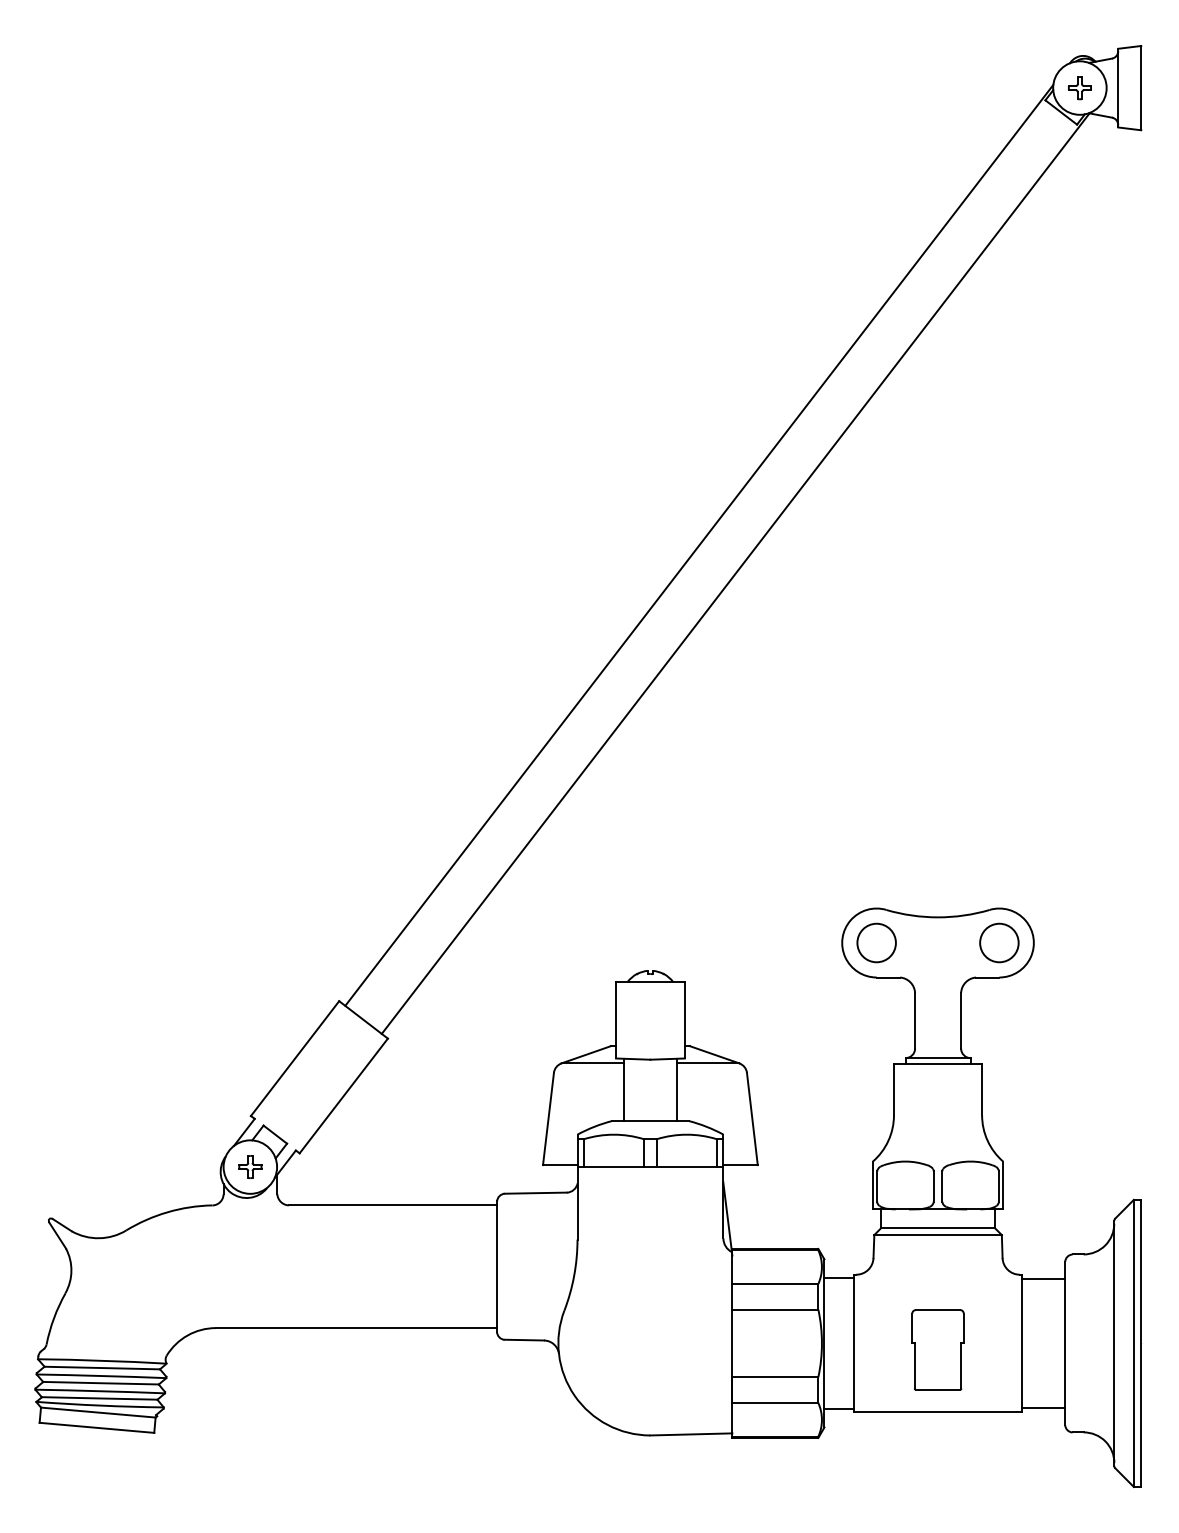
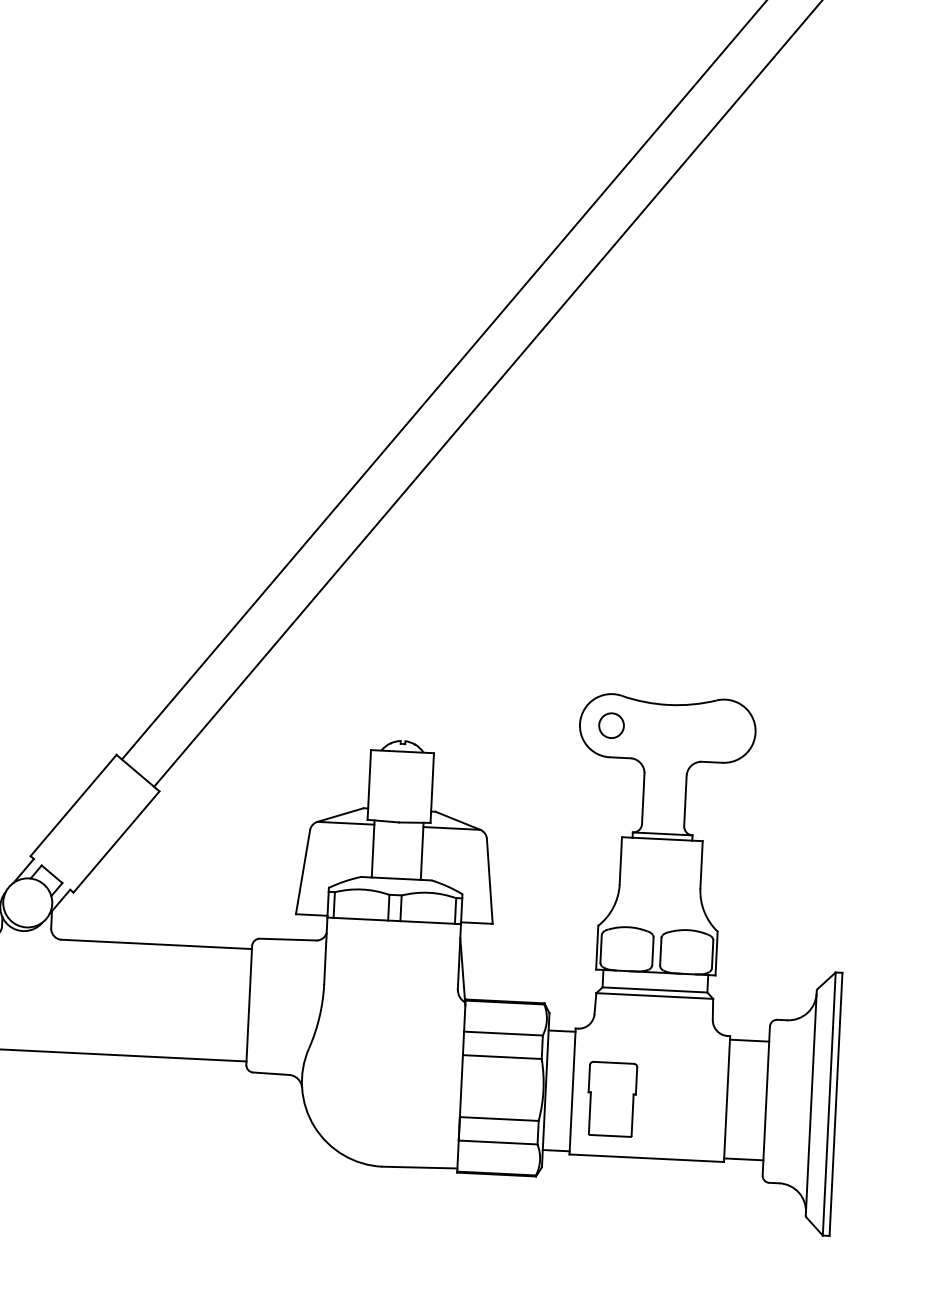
circle: (876, 942) -> (611, 725), size x0.7
circle: (999, 942) -> (724, 730), removed
part: (250, 1166) -> (27, 902), removed
part: (937, 1349) -> (611, 1098), moved

